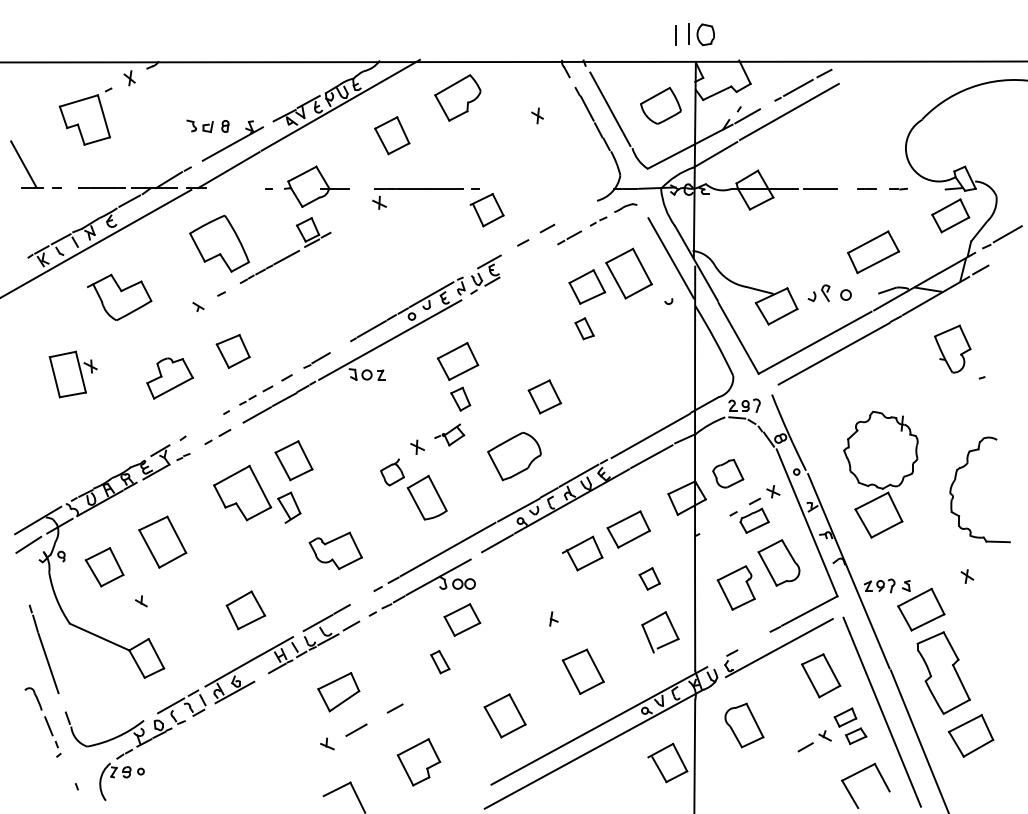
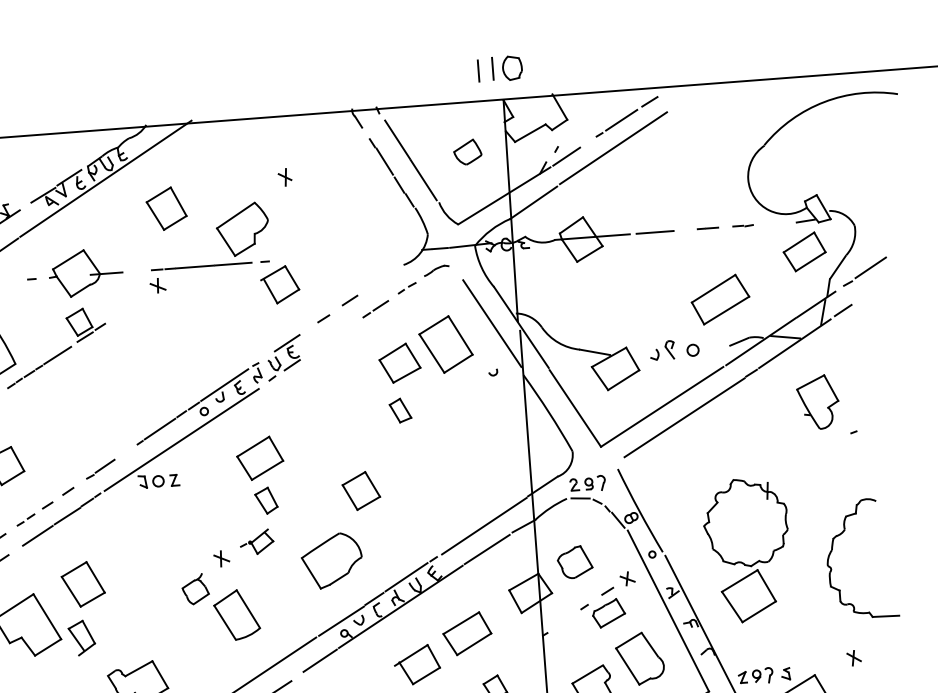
part: (457, 97) -> (242, 228), moved
part: (660, 105) -> (467, 151), size x0.6
part: (537, 115) -> (285, 176), moved

